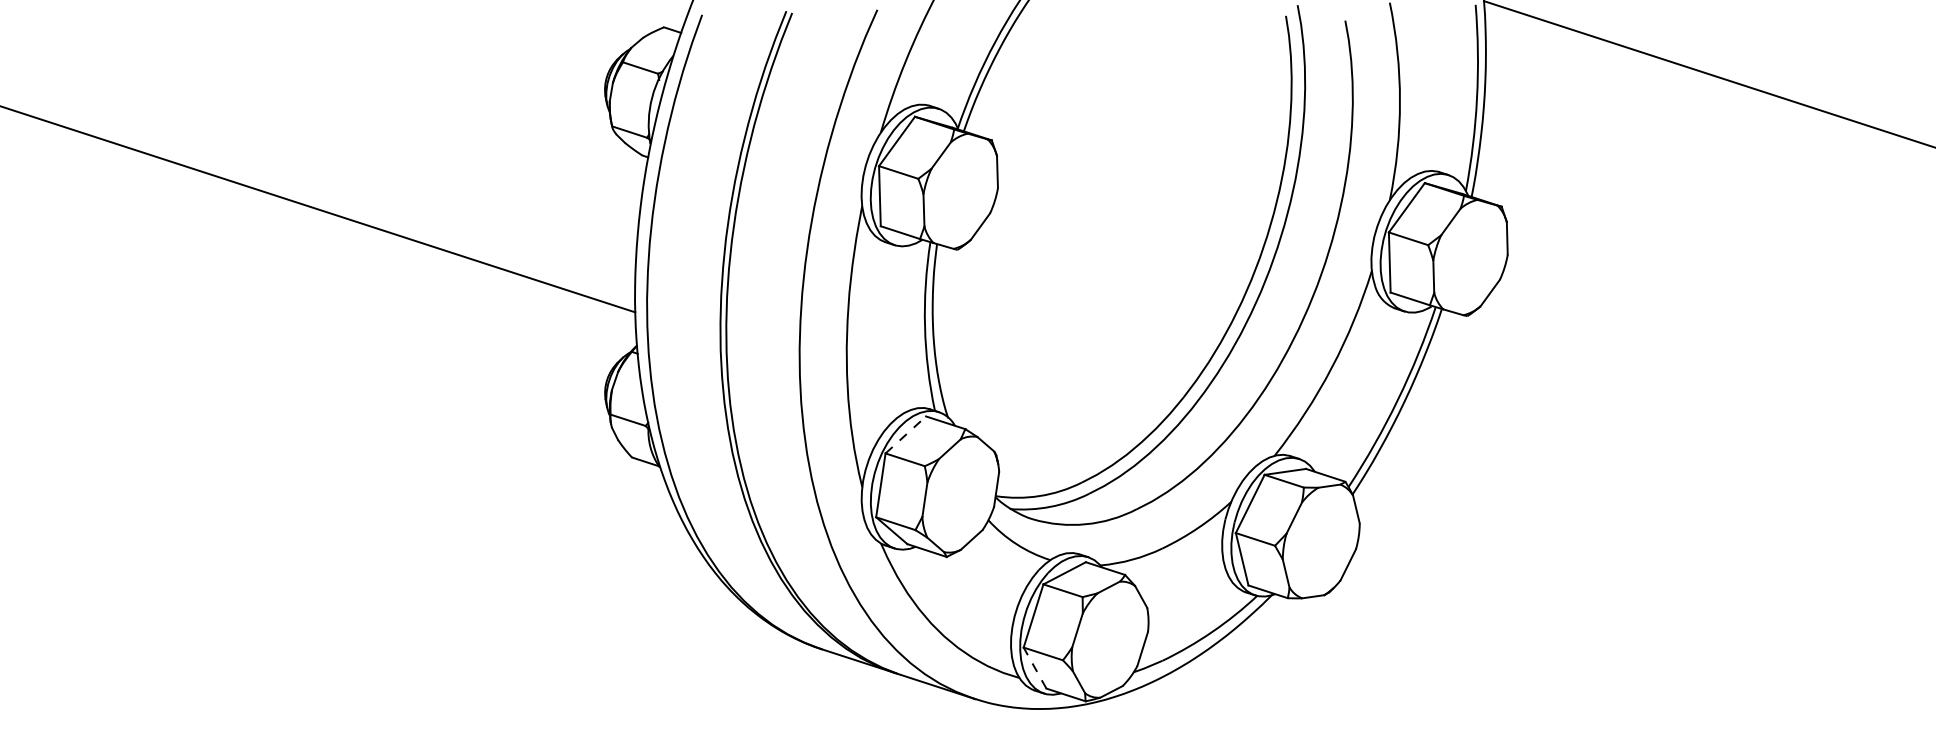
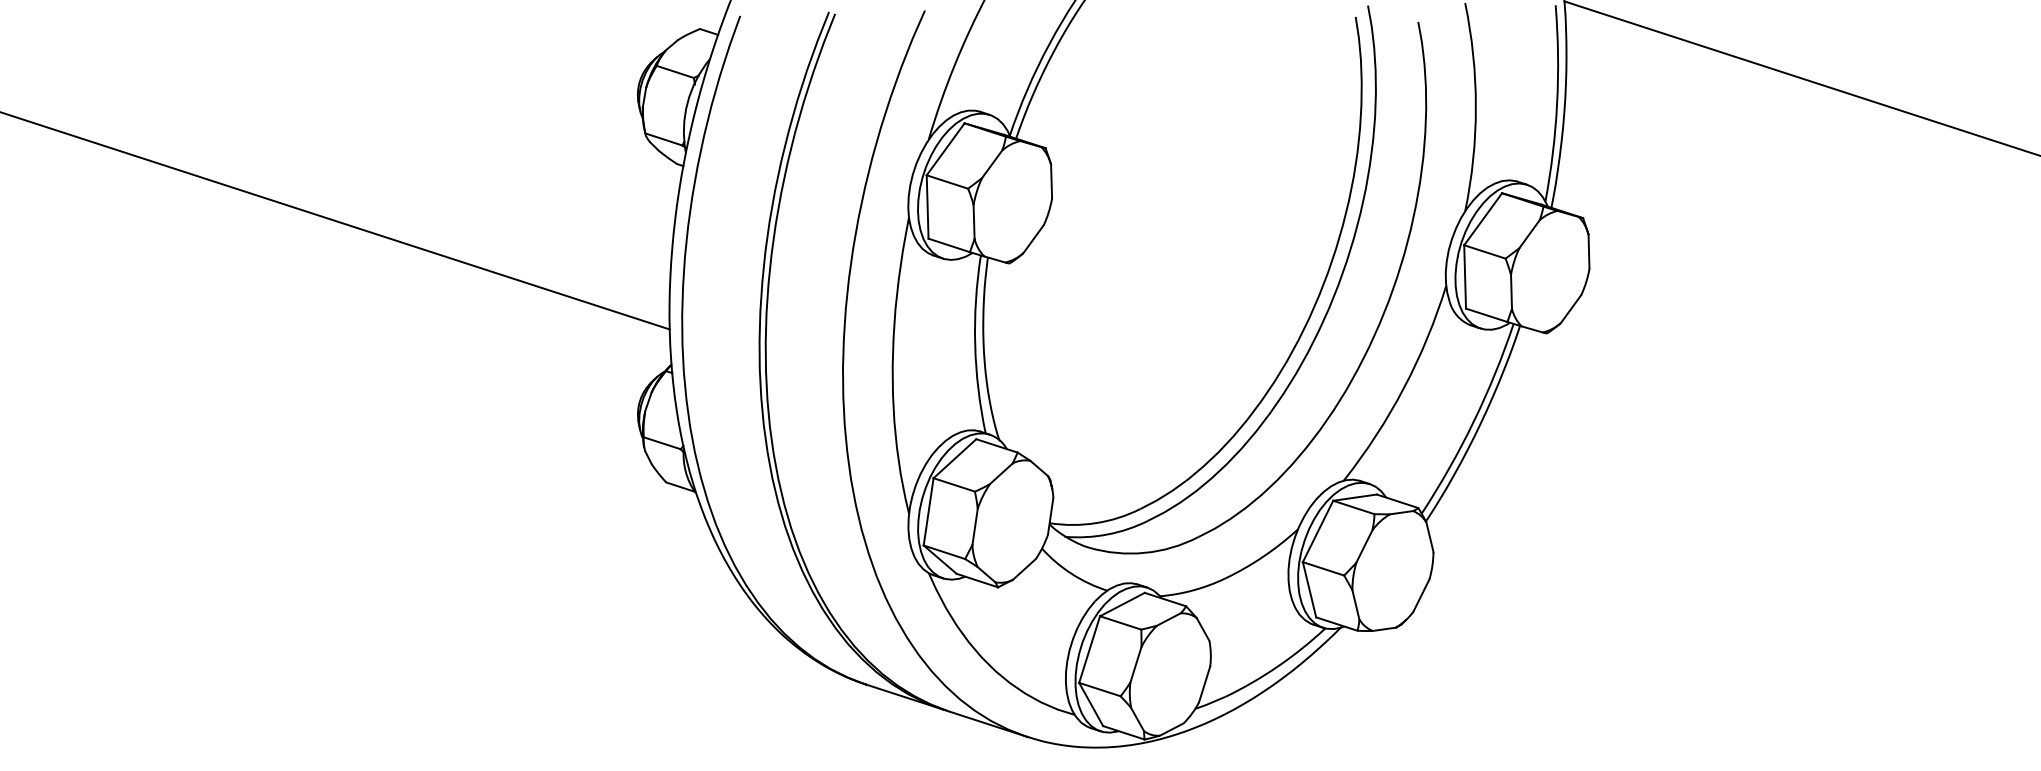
line: (905, 434) -> (954, 458), dashed -> solid
line: (1035, 668) -> (1091, 704), dashed -> solid

